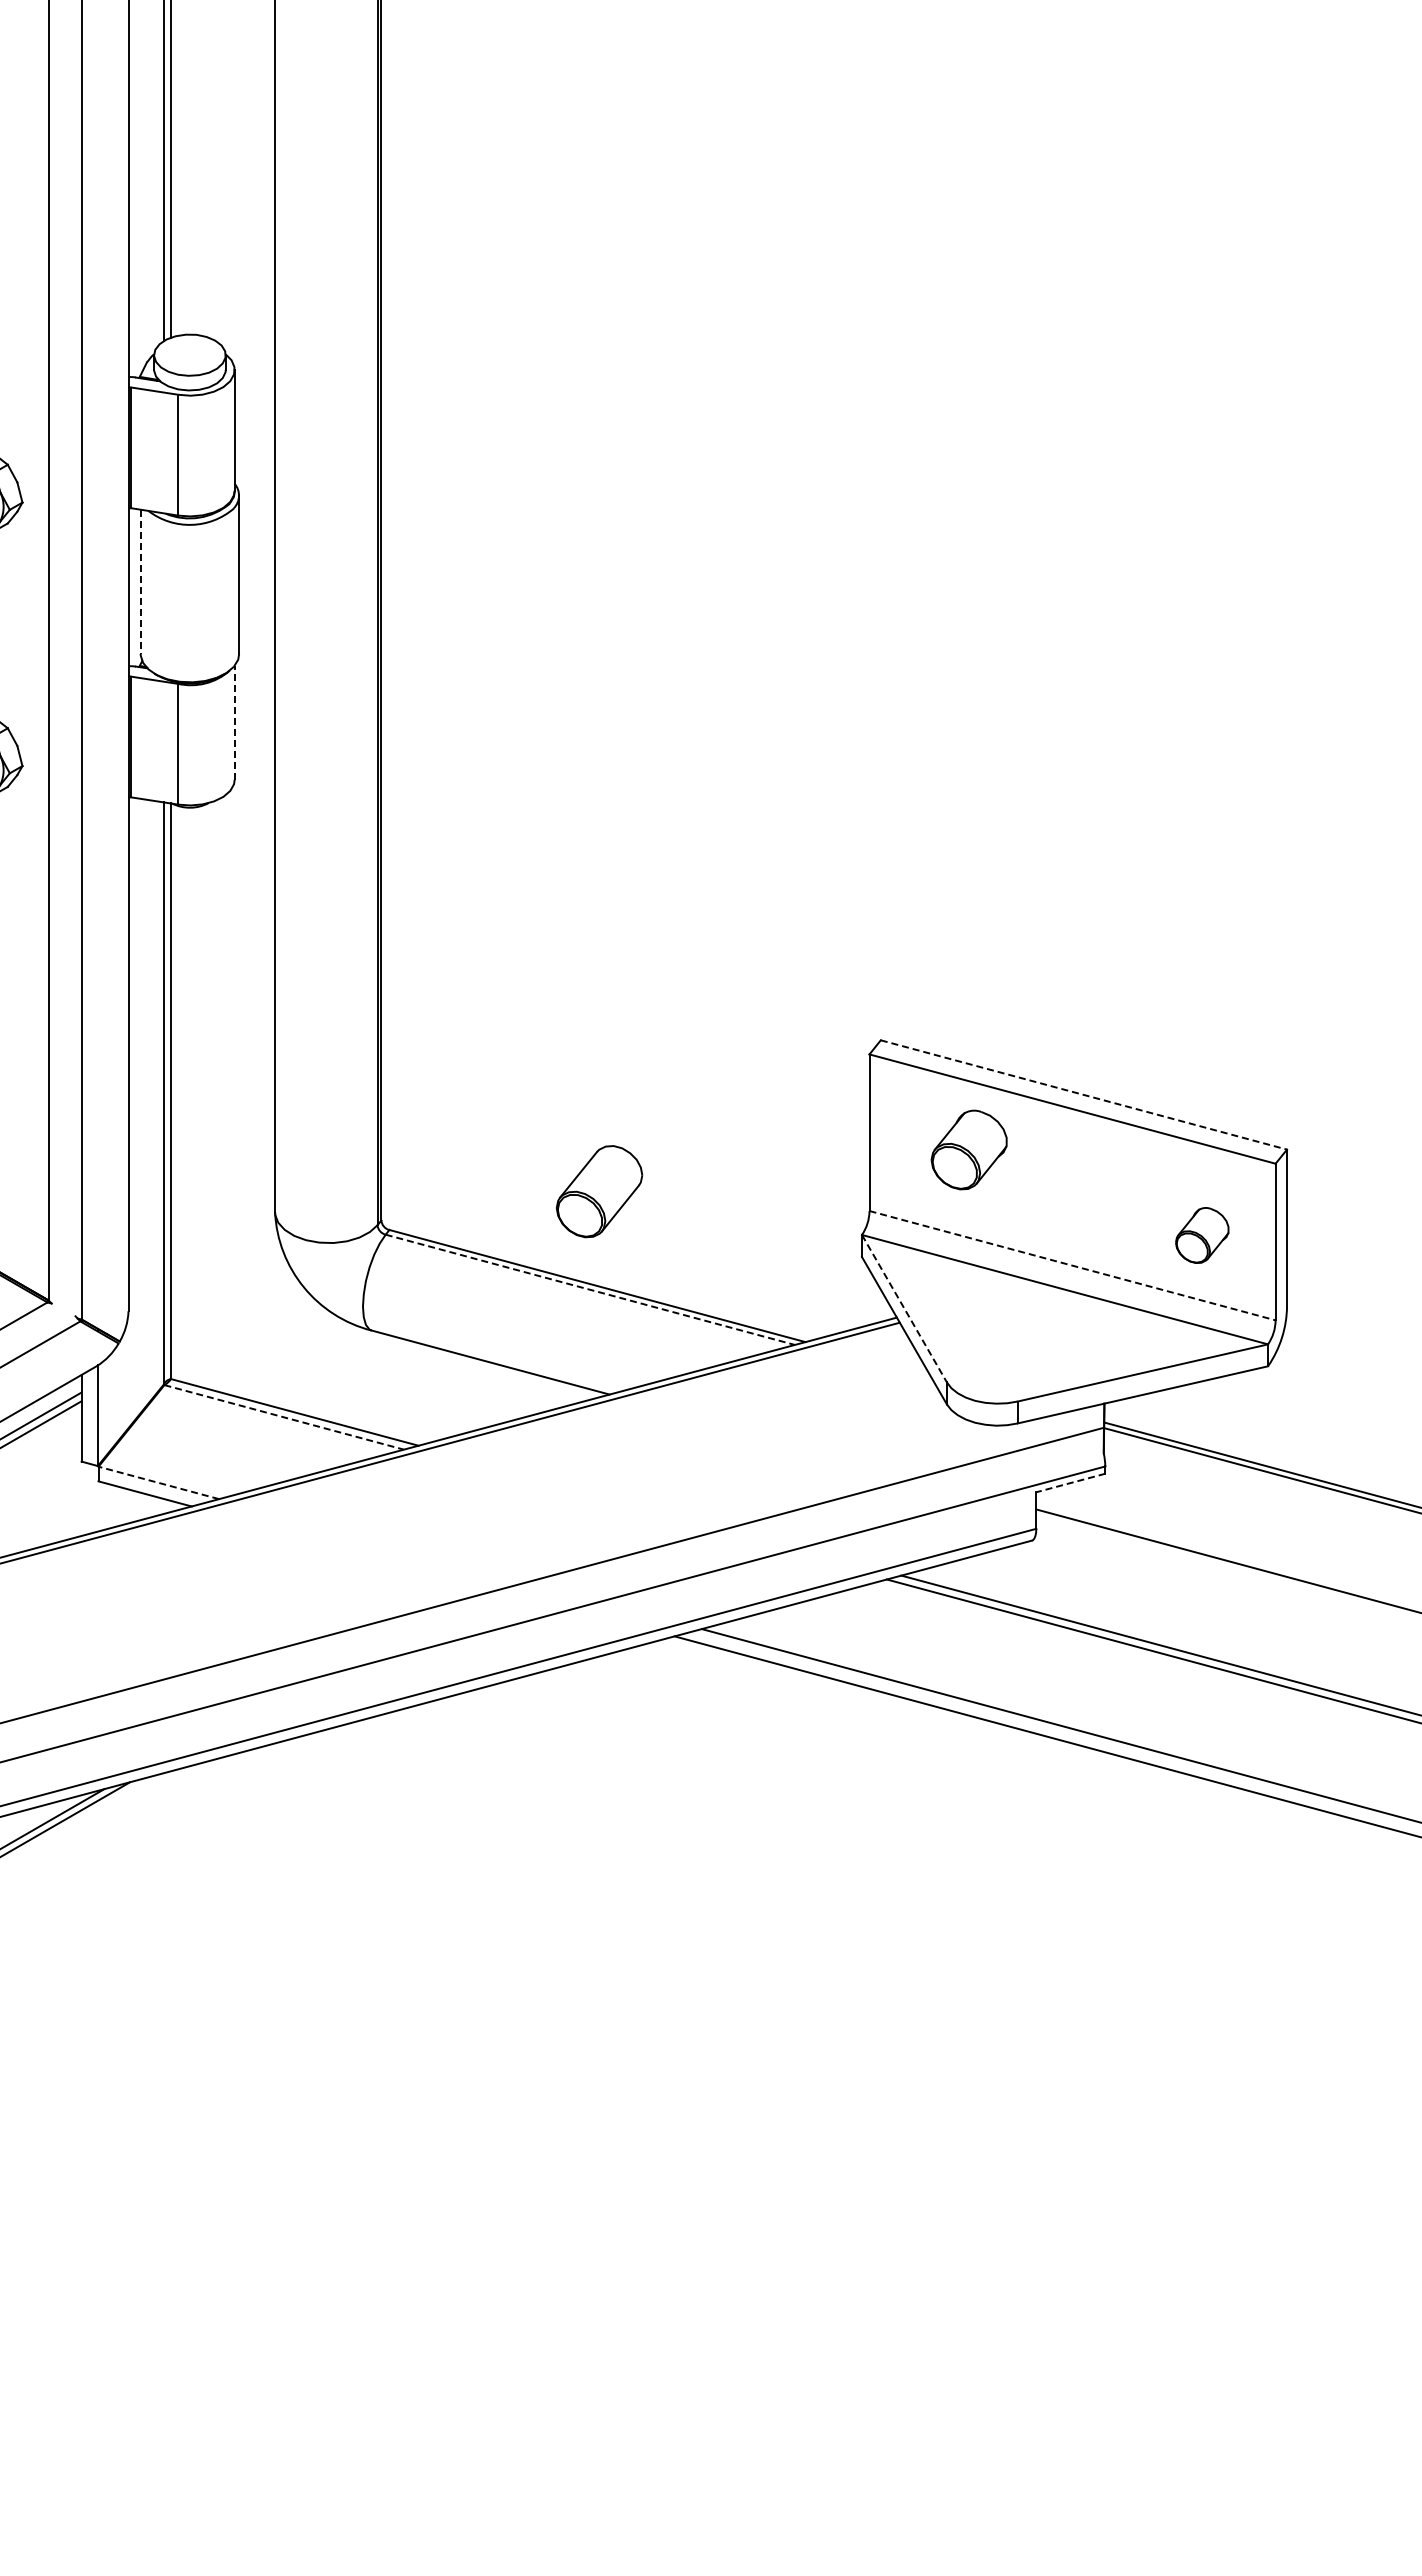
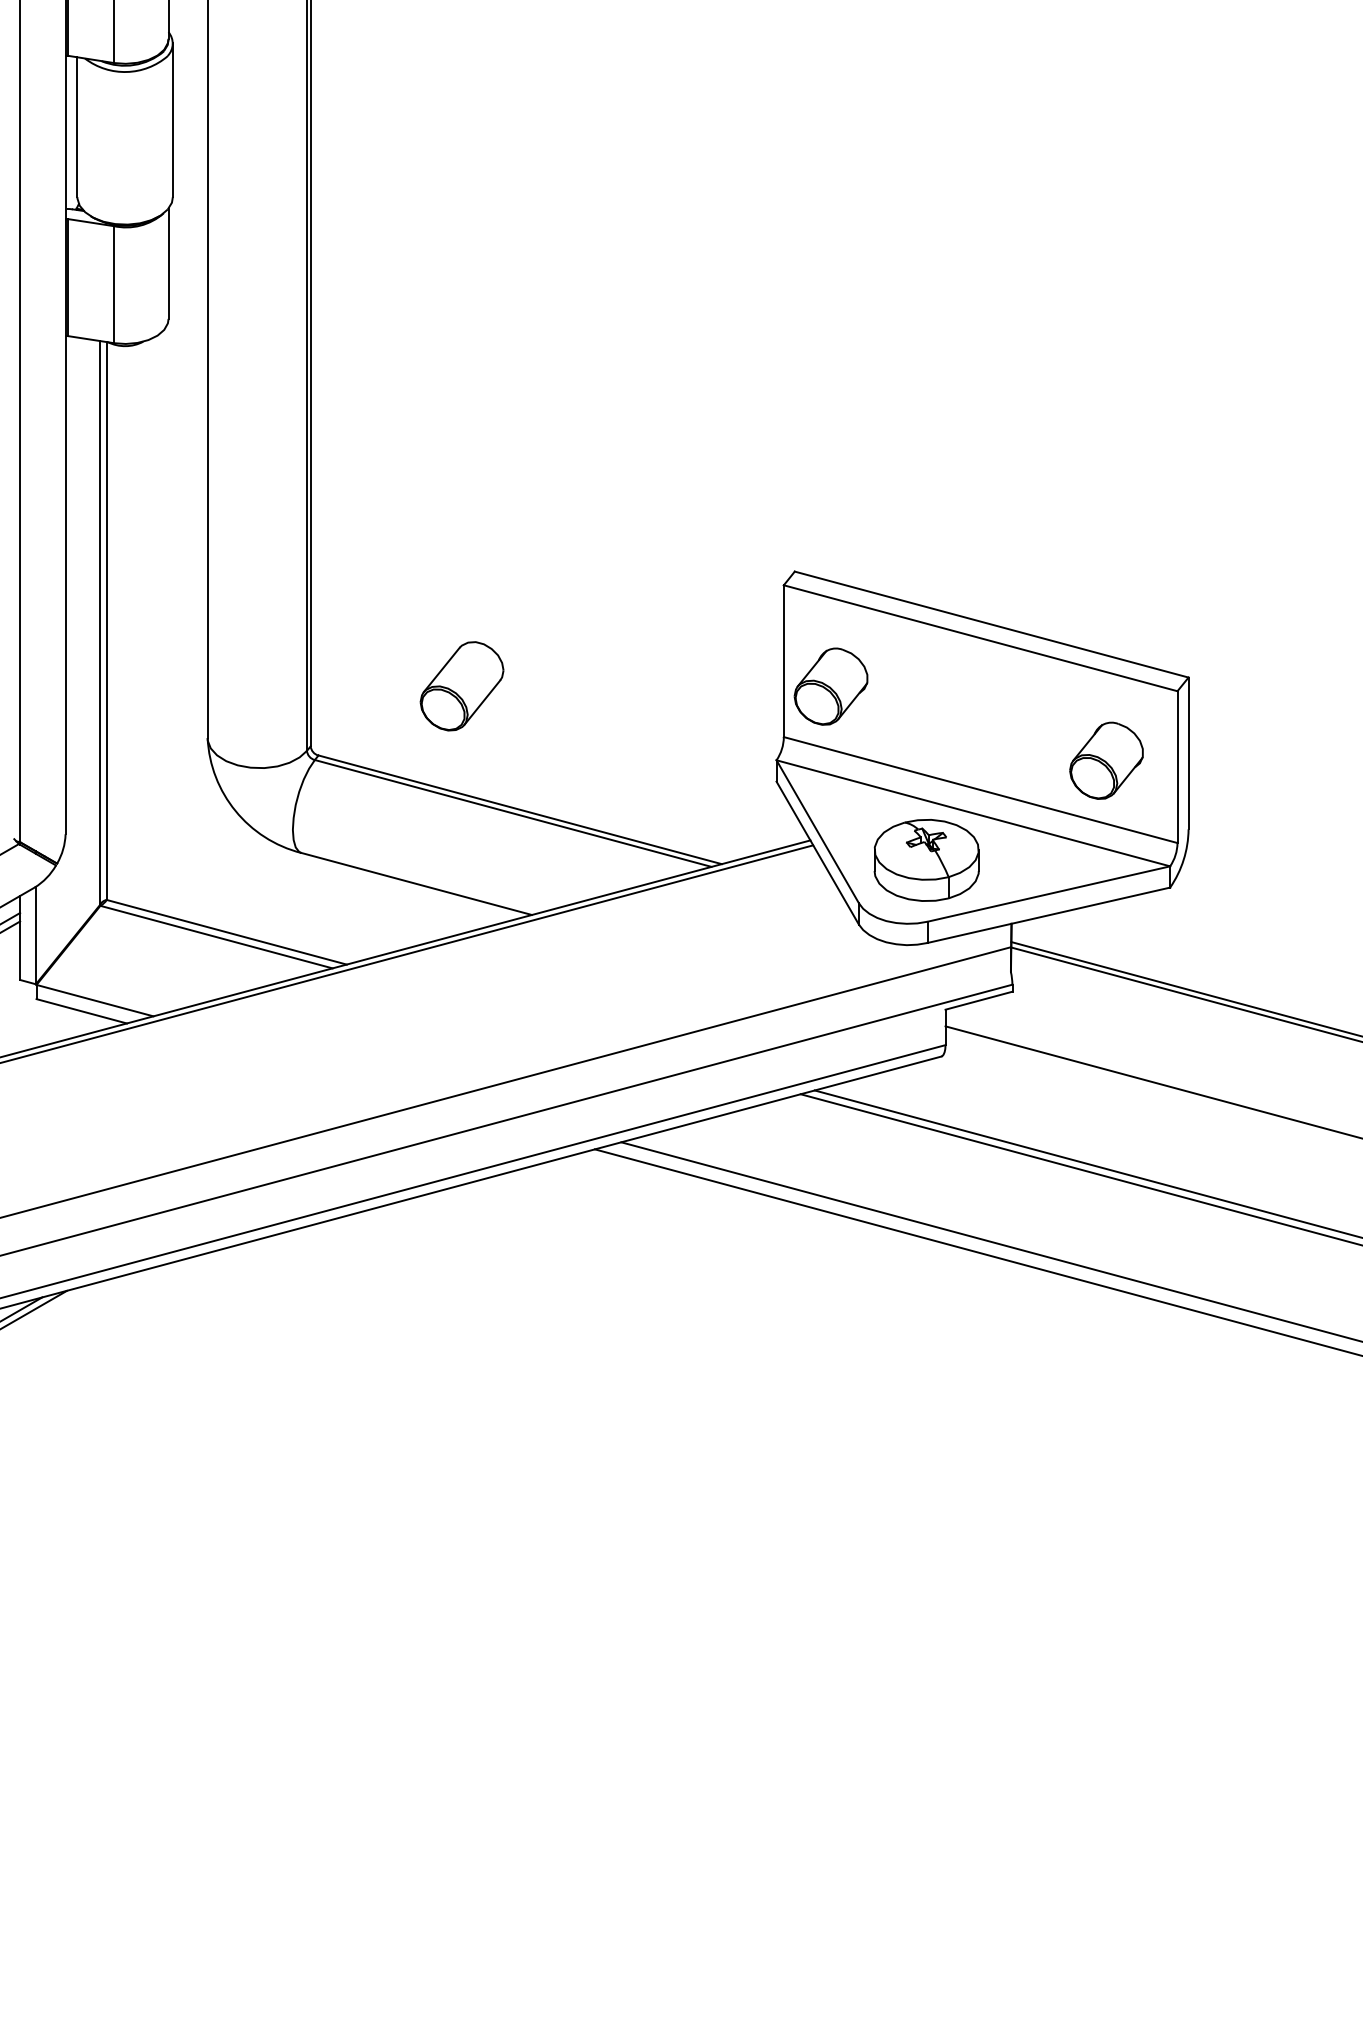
line: (140, 582) -> (77, 127), dashed -> solid
line: (234, 722) -> (168, 263), dashed -> solid
line: (1084, 1095) -> (992, 625), dashed -> solid
part: (968, 1149) -> (830, 686), moved
part: (599, 1191) -> (462, 686), moved
part: (1201, 1235) -> (1105, 760), size x1.43
line: (1073, 1265) -> (981, 789), dashed -> solid
line: (590, 1289) -> (513, 813), dashed -> solid
line: (904, 1309) -> (817, 832), dashed -> solid
part: (1016, 1337) -> (926, 859), added
line: (284, 1417) -> (216, 937), dashed -> solid
line: (158, 1482) -> (94, 1000), dashed -> solid
line: (1070, 1482) -> (978, 1000), dashed -> solid

